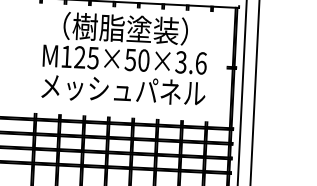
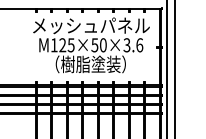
text: (126, 28) -> (91, 25), （樹脂塗装） -> メッシュパネル
text: (123, 89) -> (91, 64), メッシュパネル -> （樹脂塗装）

